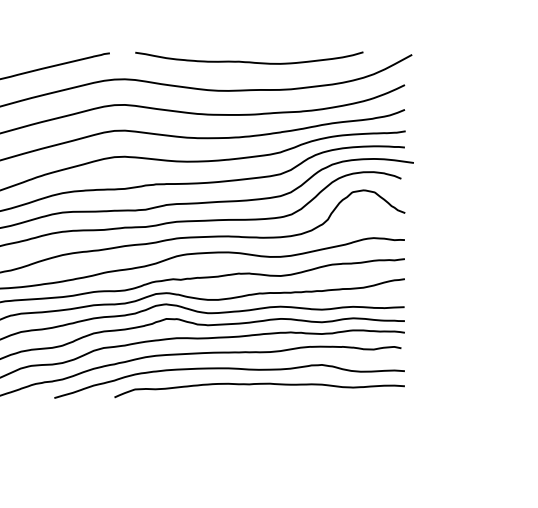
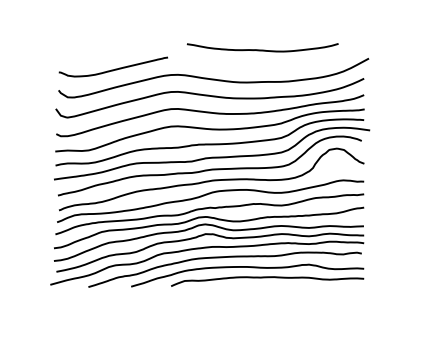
curve: (248, 60) -> (262, 49), moved

